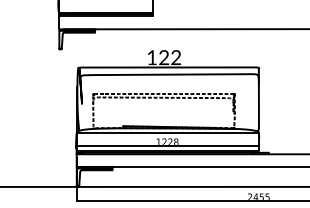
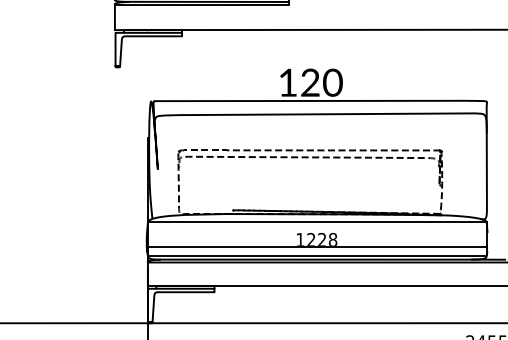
text: (175, 57) -> (331, 82), 122 -> 120

